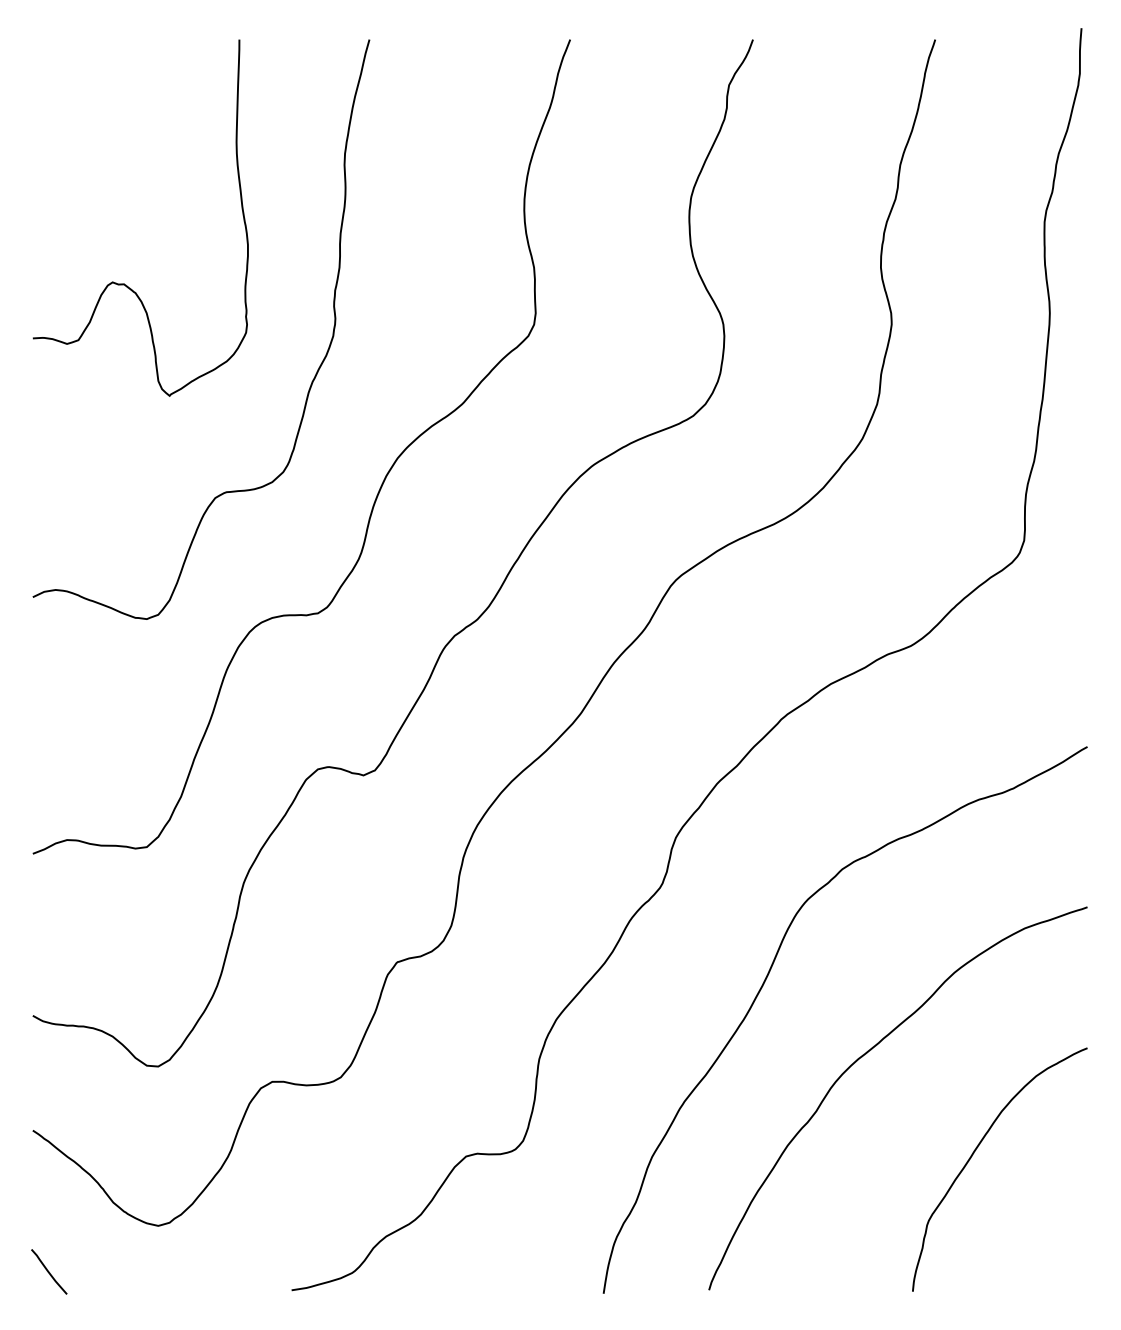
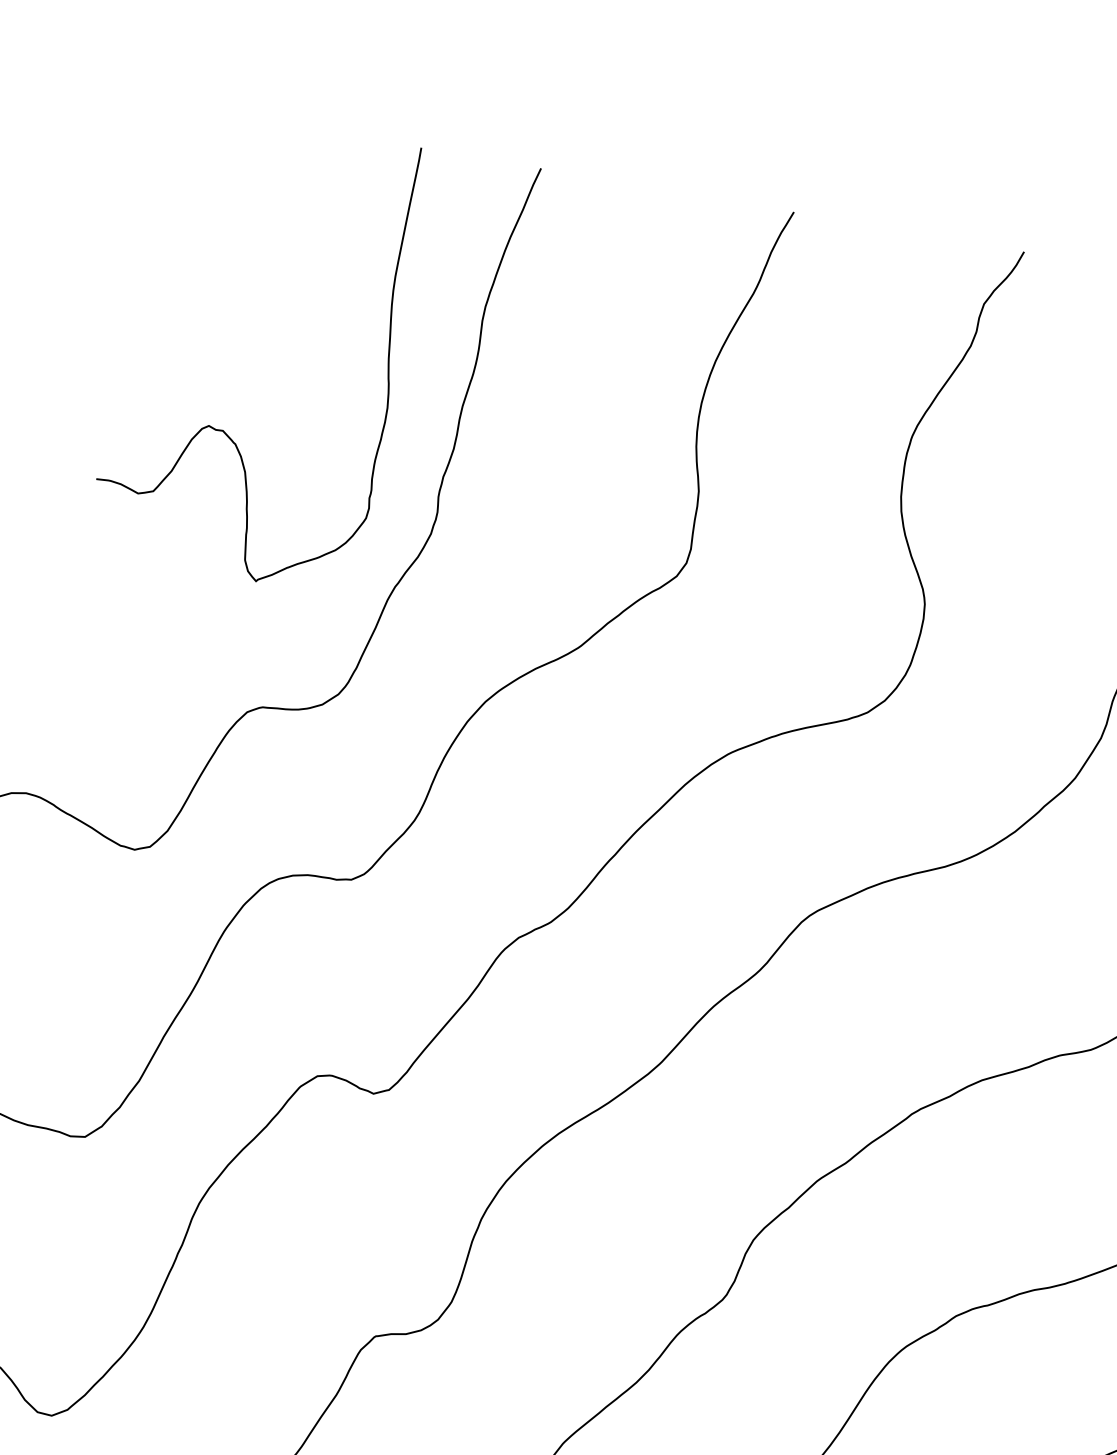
curve: (124, 283) -> (223, 429), moved

